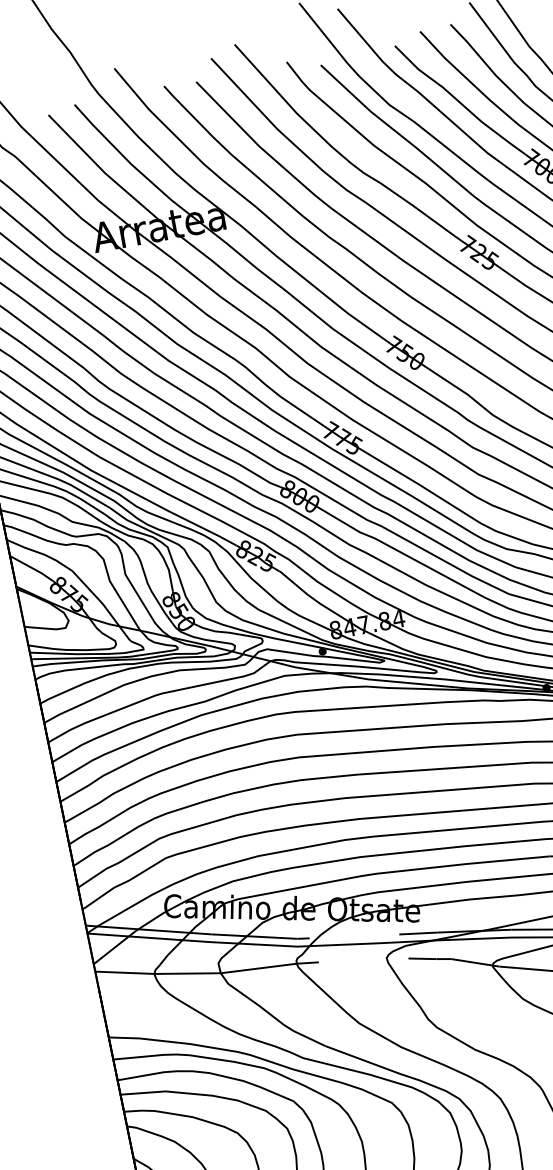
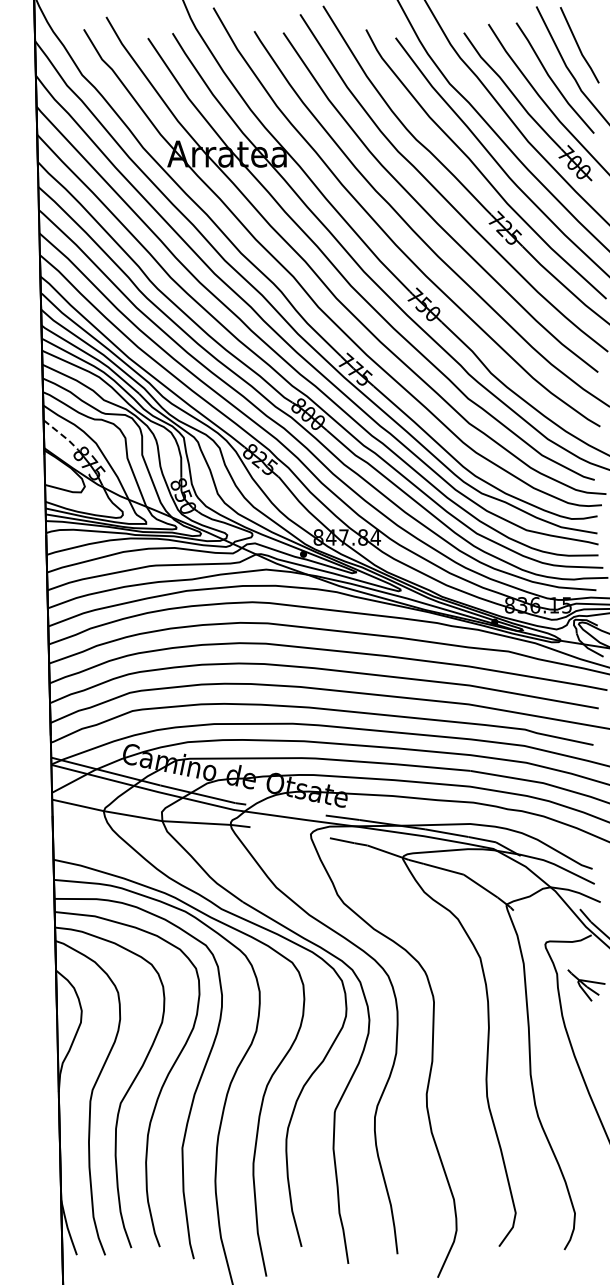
line: (32, 568) -> (61, 434), solid -> dashed

